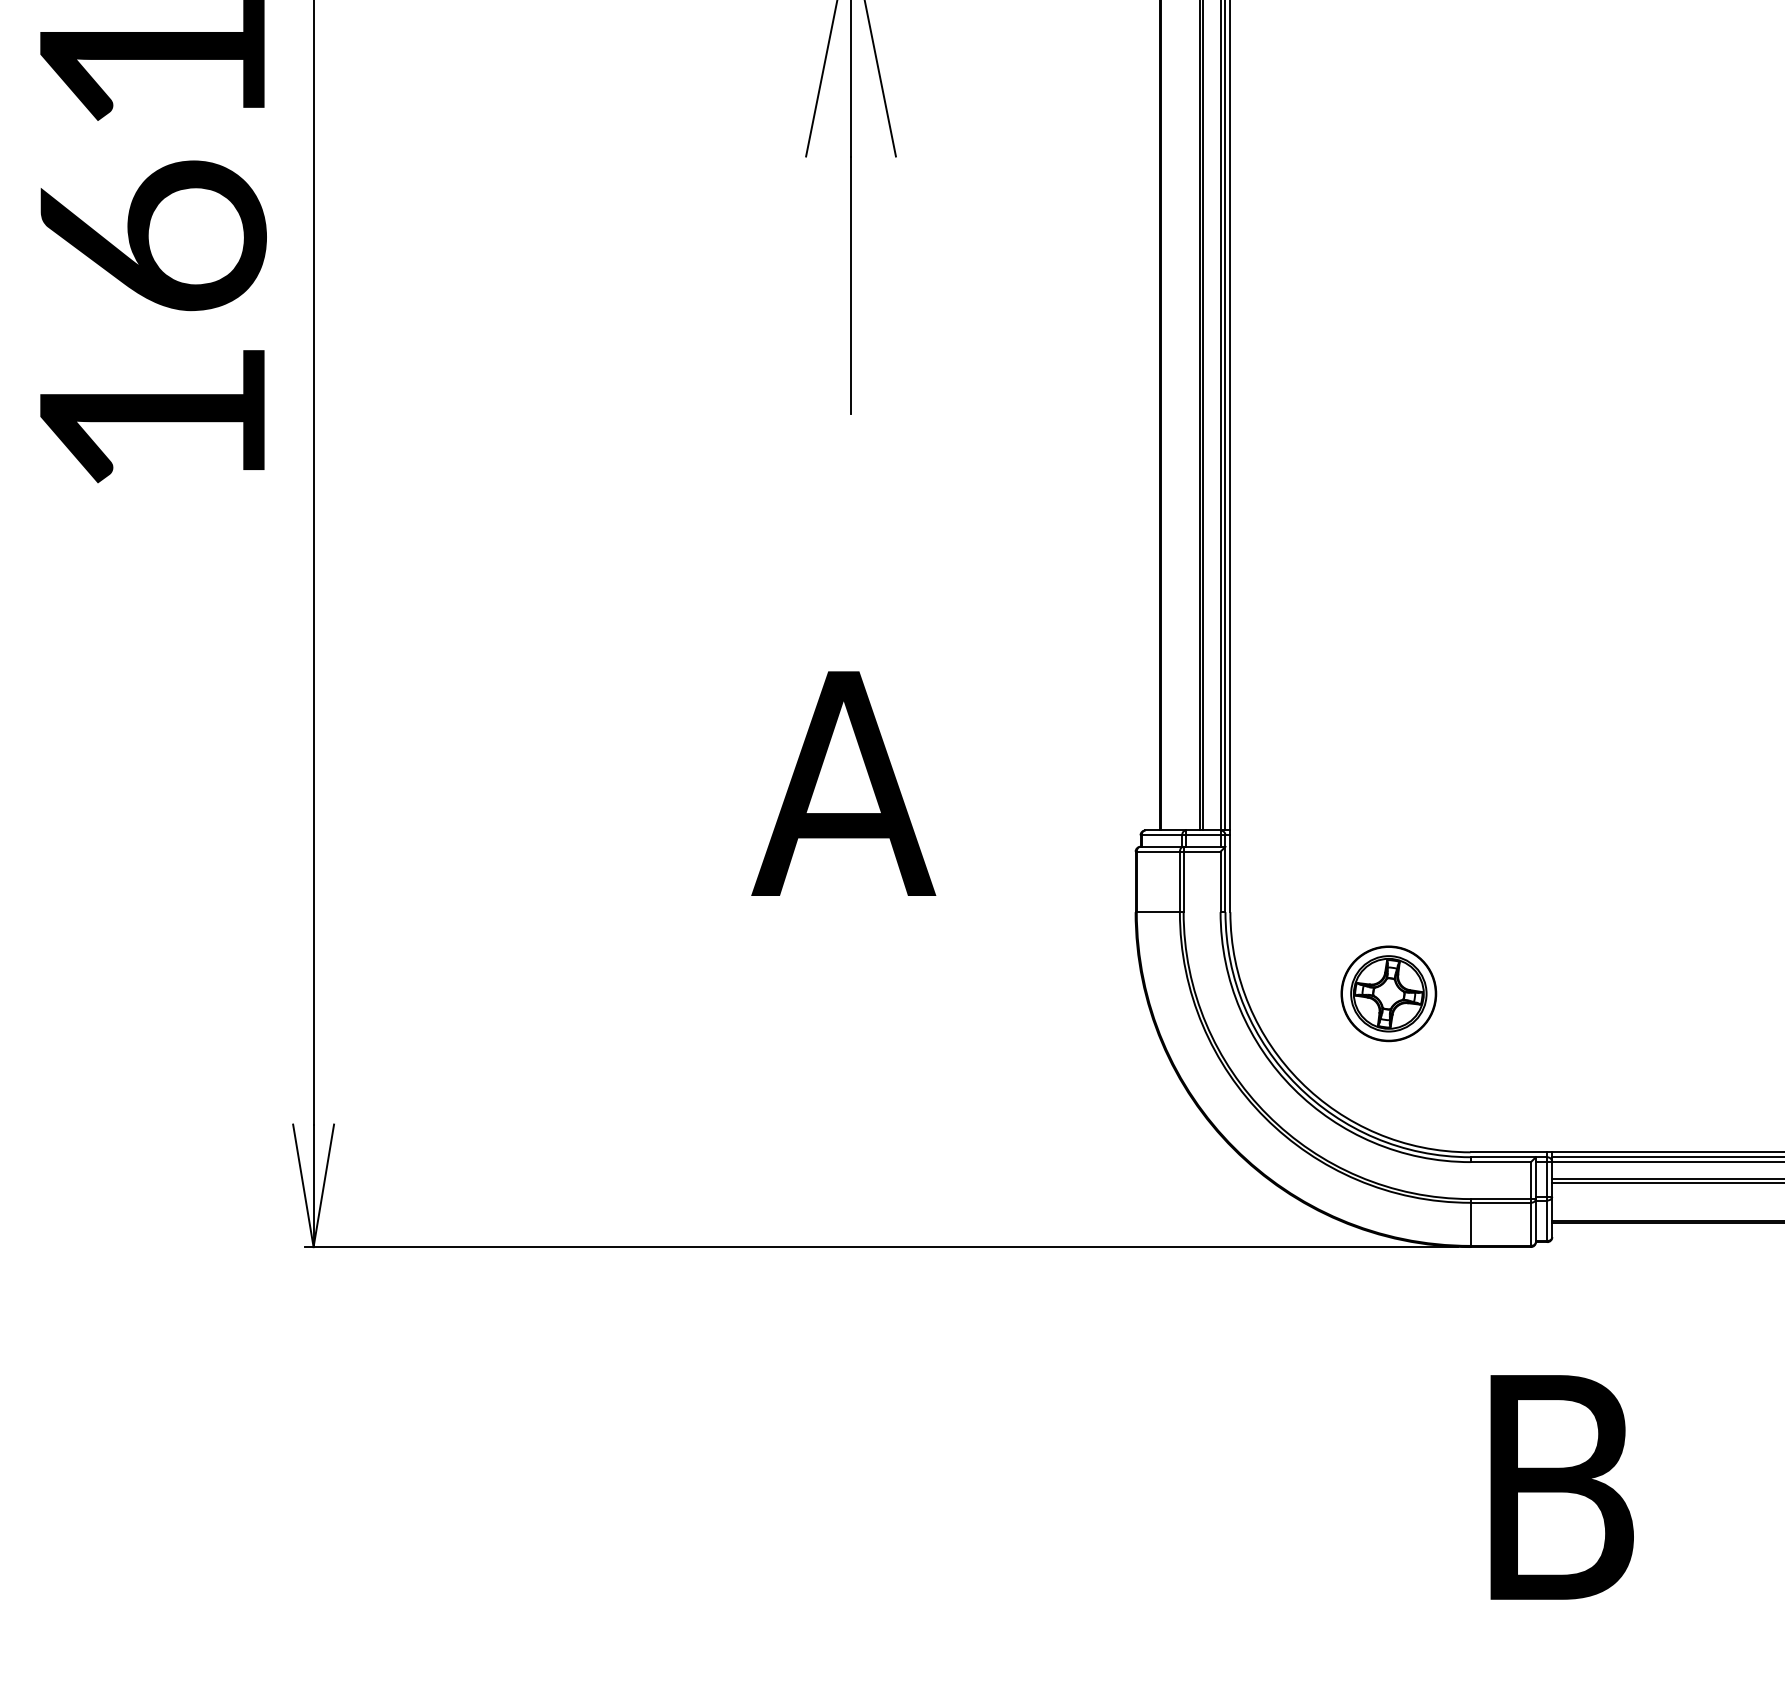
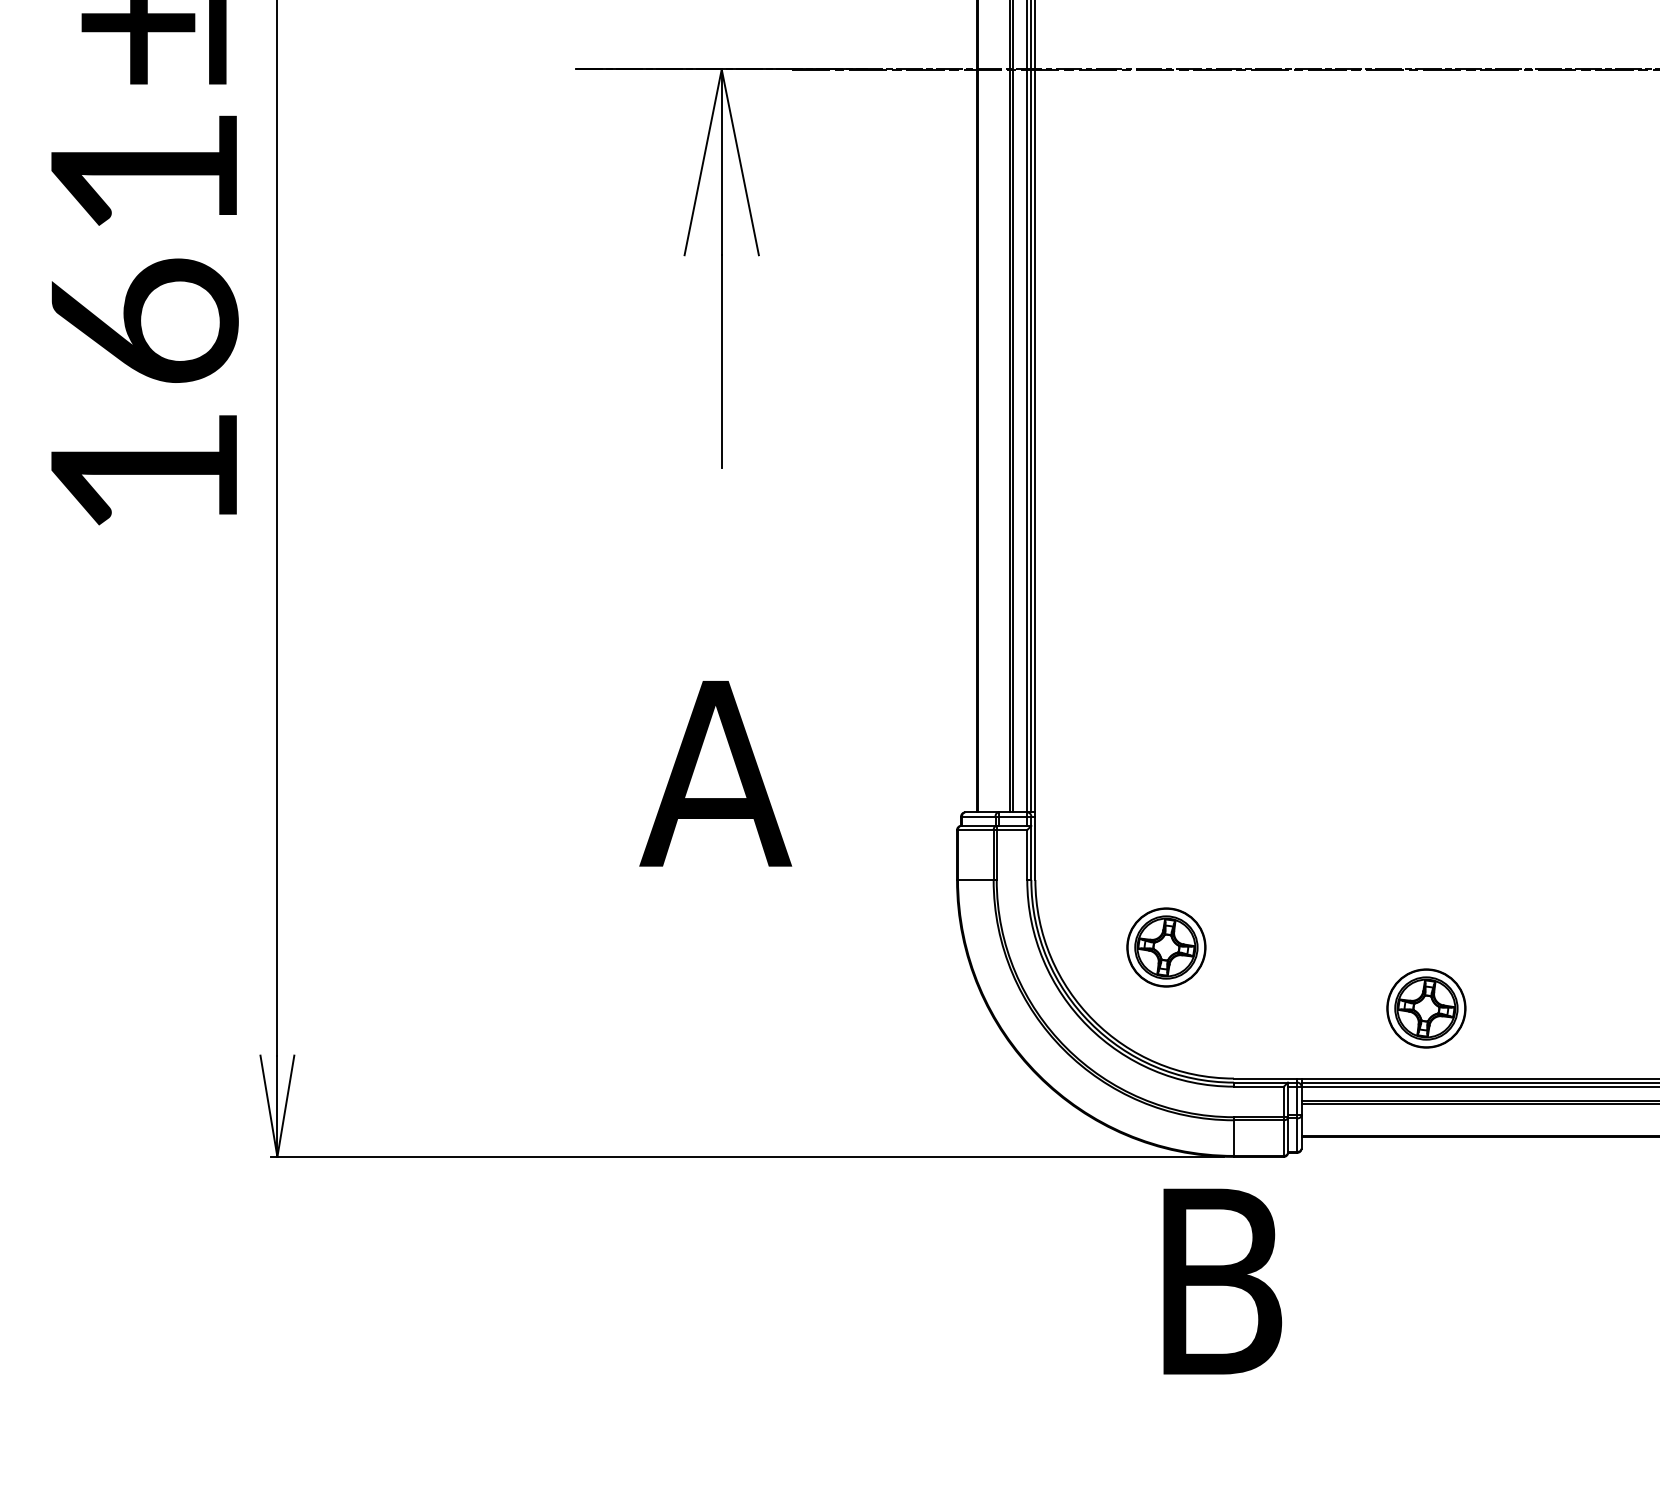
part: (1703, 1067) -> (1426, 1008), added
text: (1561, 1487) -> (1222, 1281), moved

